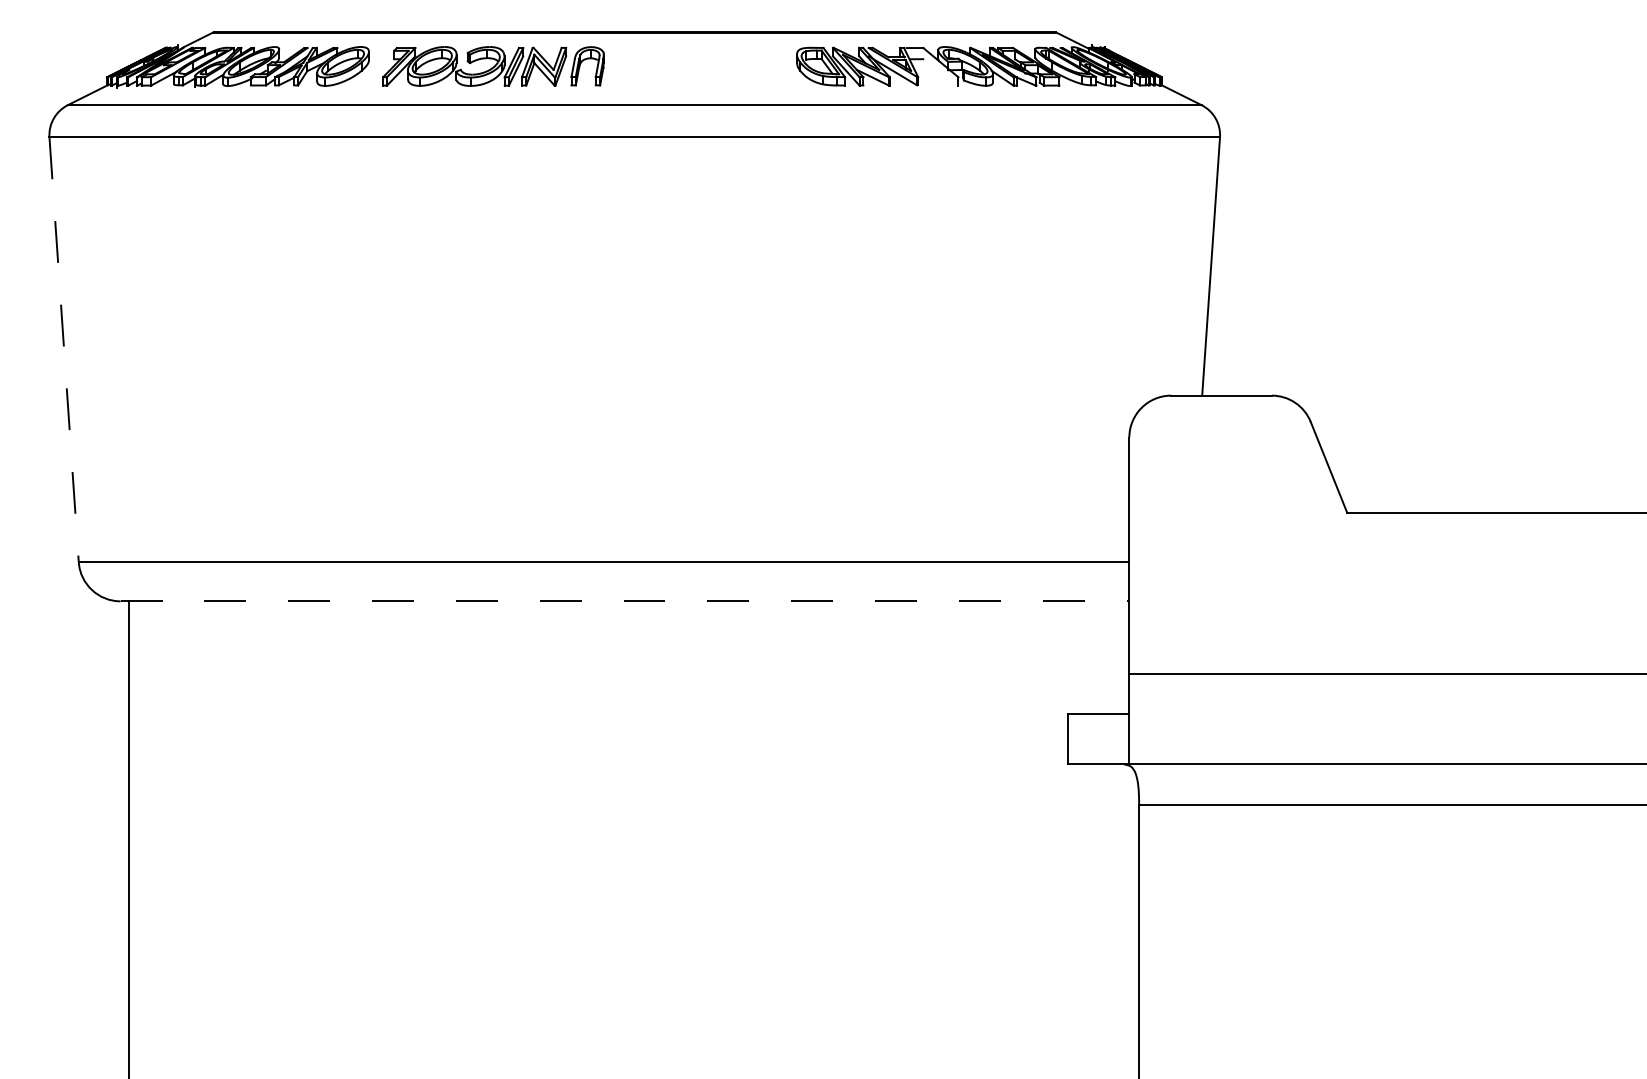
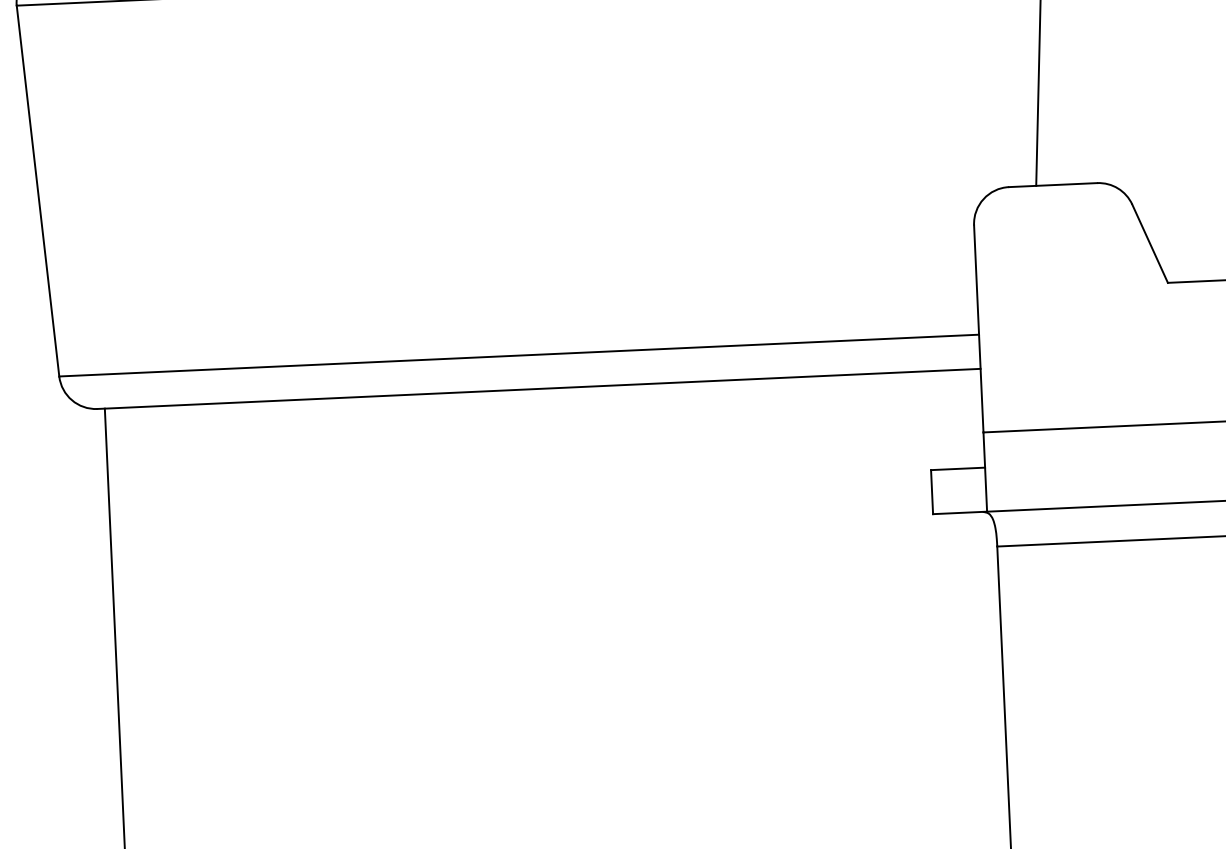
line: (64, 349) -> (38, 190), dashed -> solid
line: (625, 601) -> (539, 389), dashed -> solid

